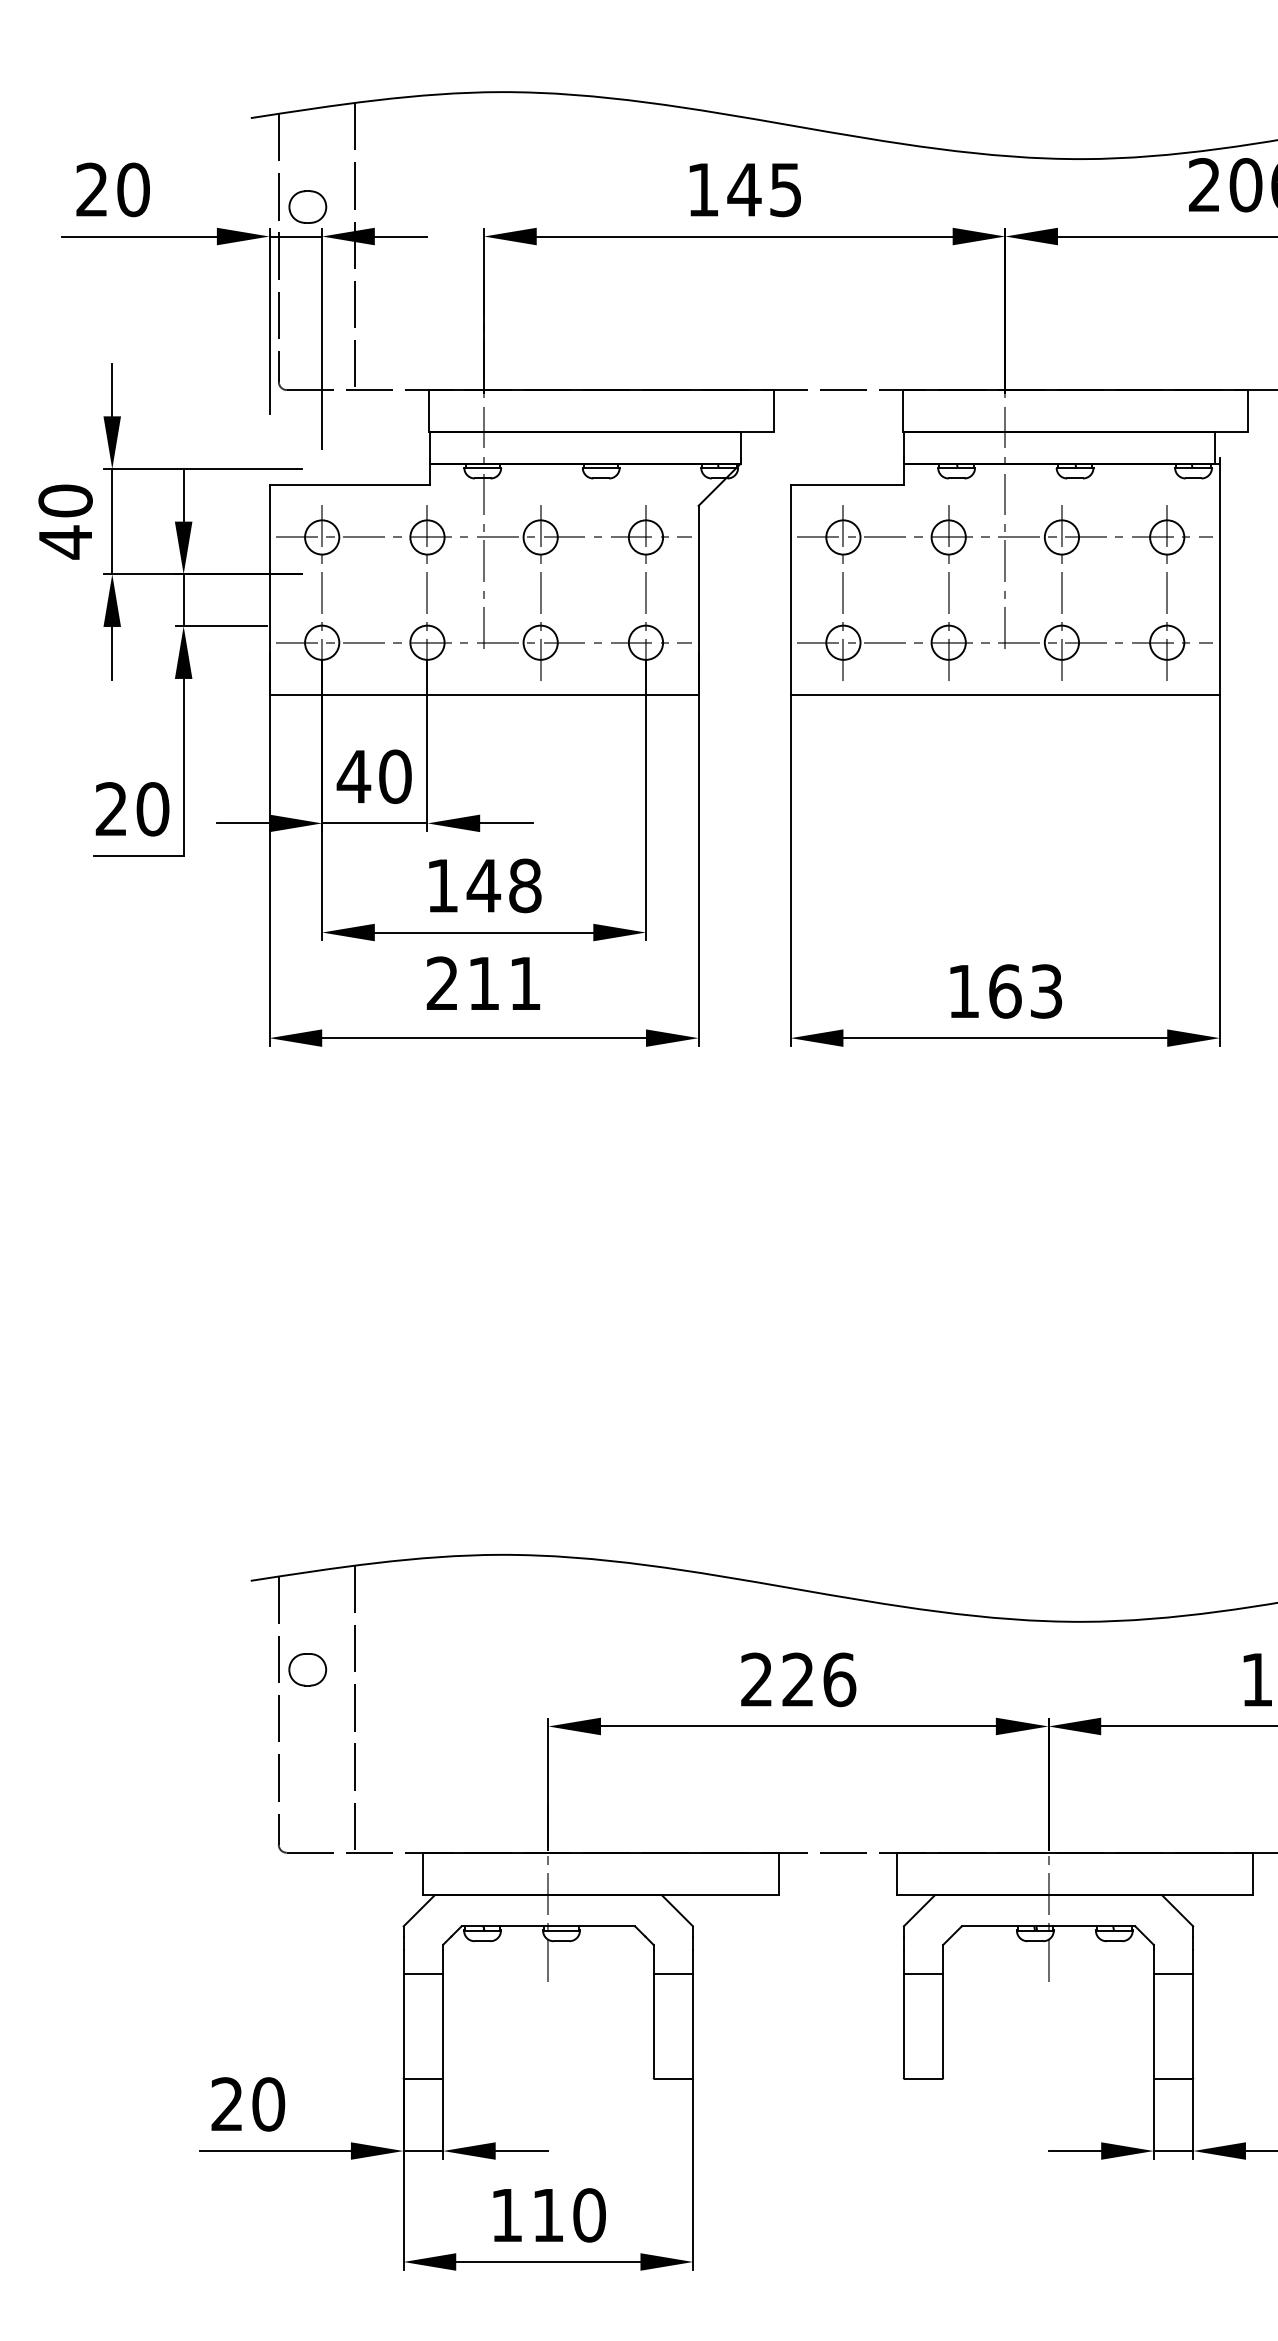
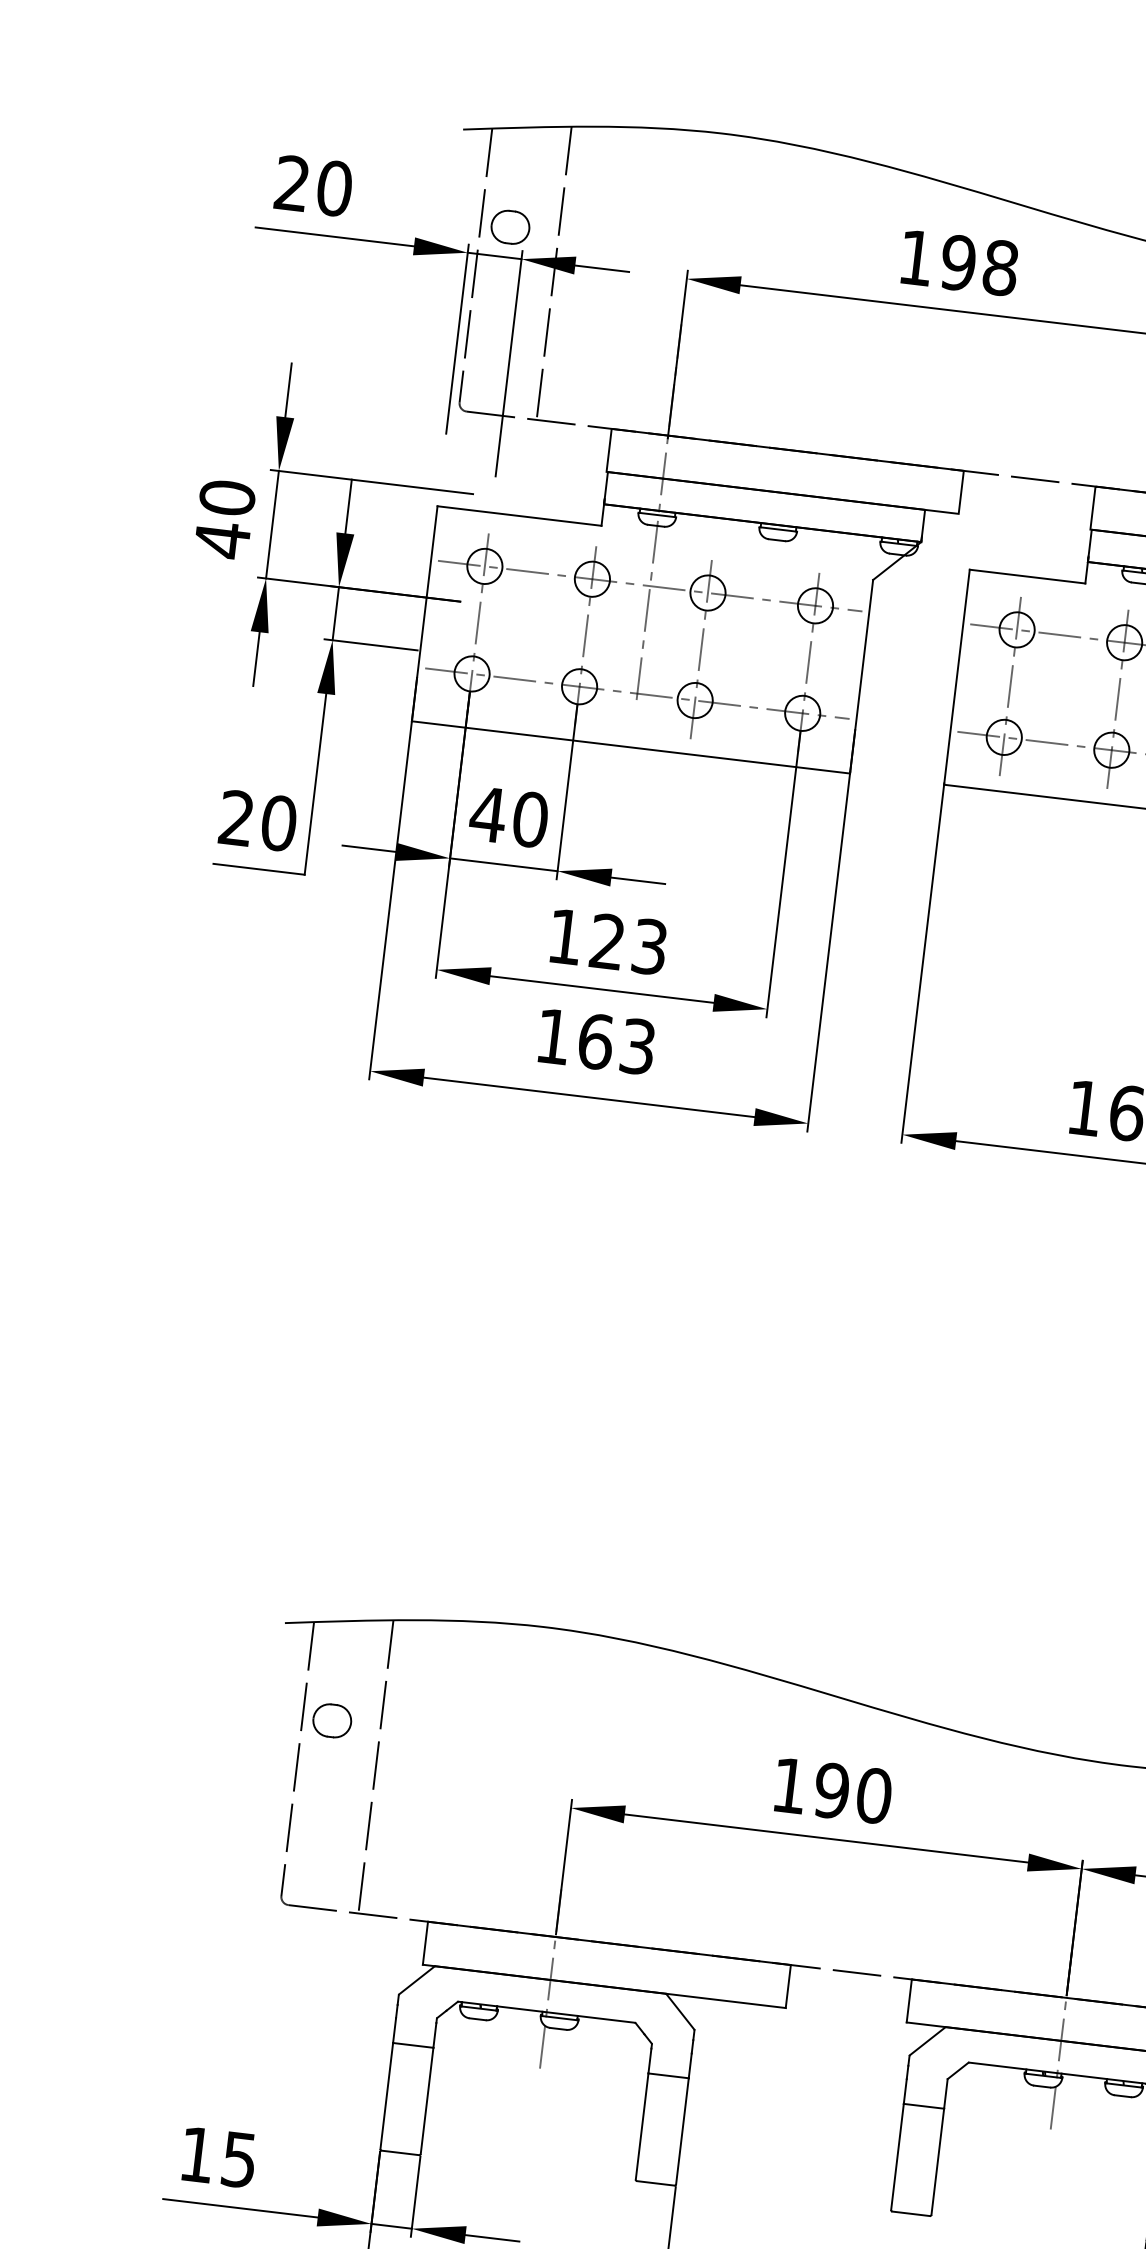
text: (764, 189) -> (978, 264), 145 -> 198
text: (503, 885) -> (627, 943), 148 -> 123
text: (483, 983) -> (595, 1041), 211 -> 163
text: (798, 1679) -> (832, 1790), 226 -> 190
text: (248, 2104) -> (218, 2157), 20 -> 15

